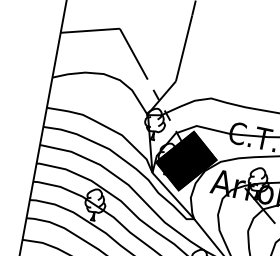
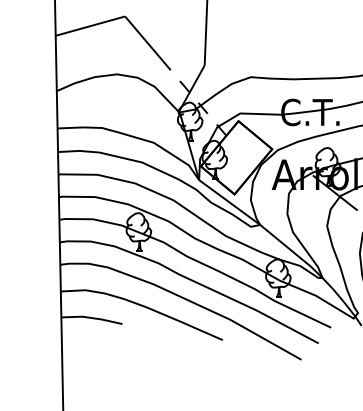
fill: (186, 160) -> (236, 157), removed

